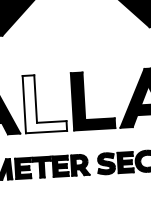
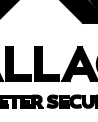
fill: (44, 102) -> (18, 63), added

